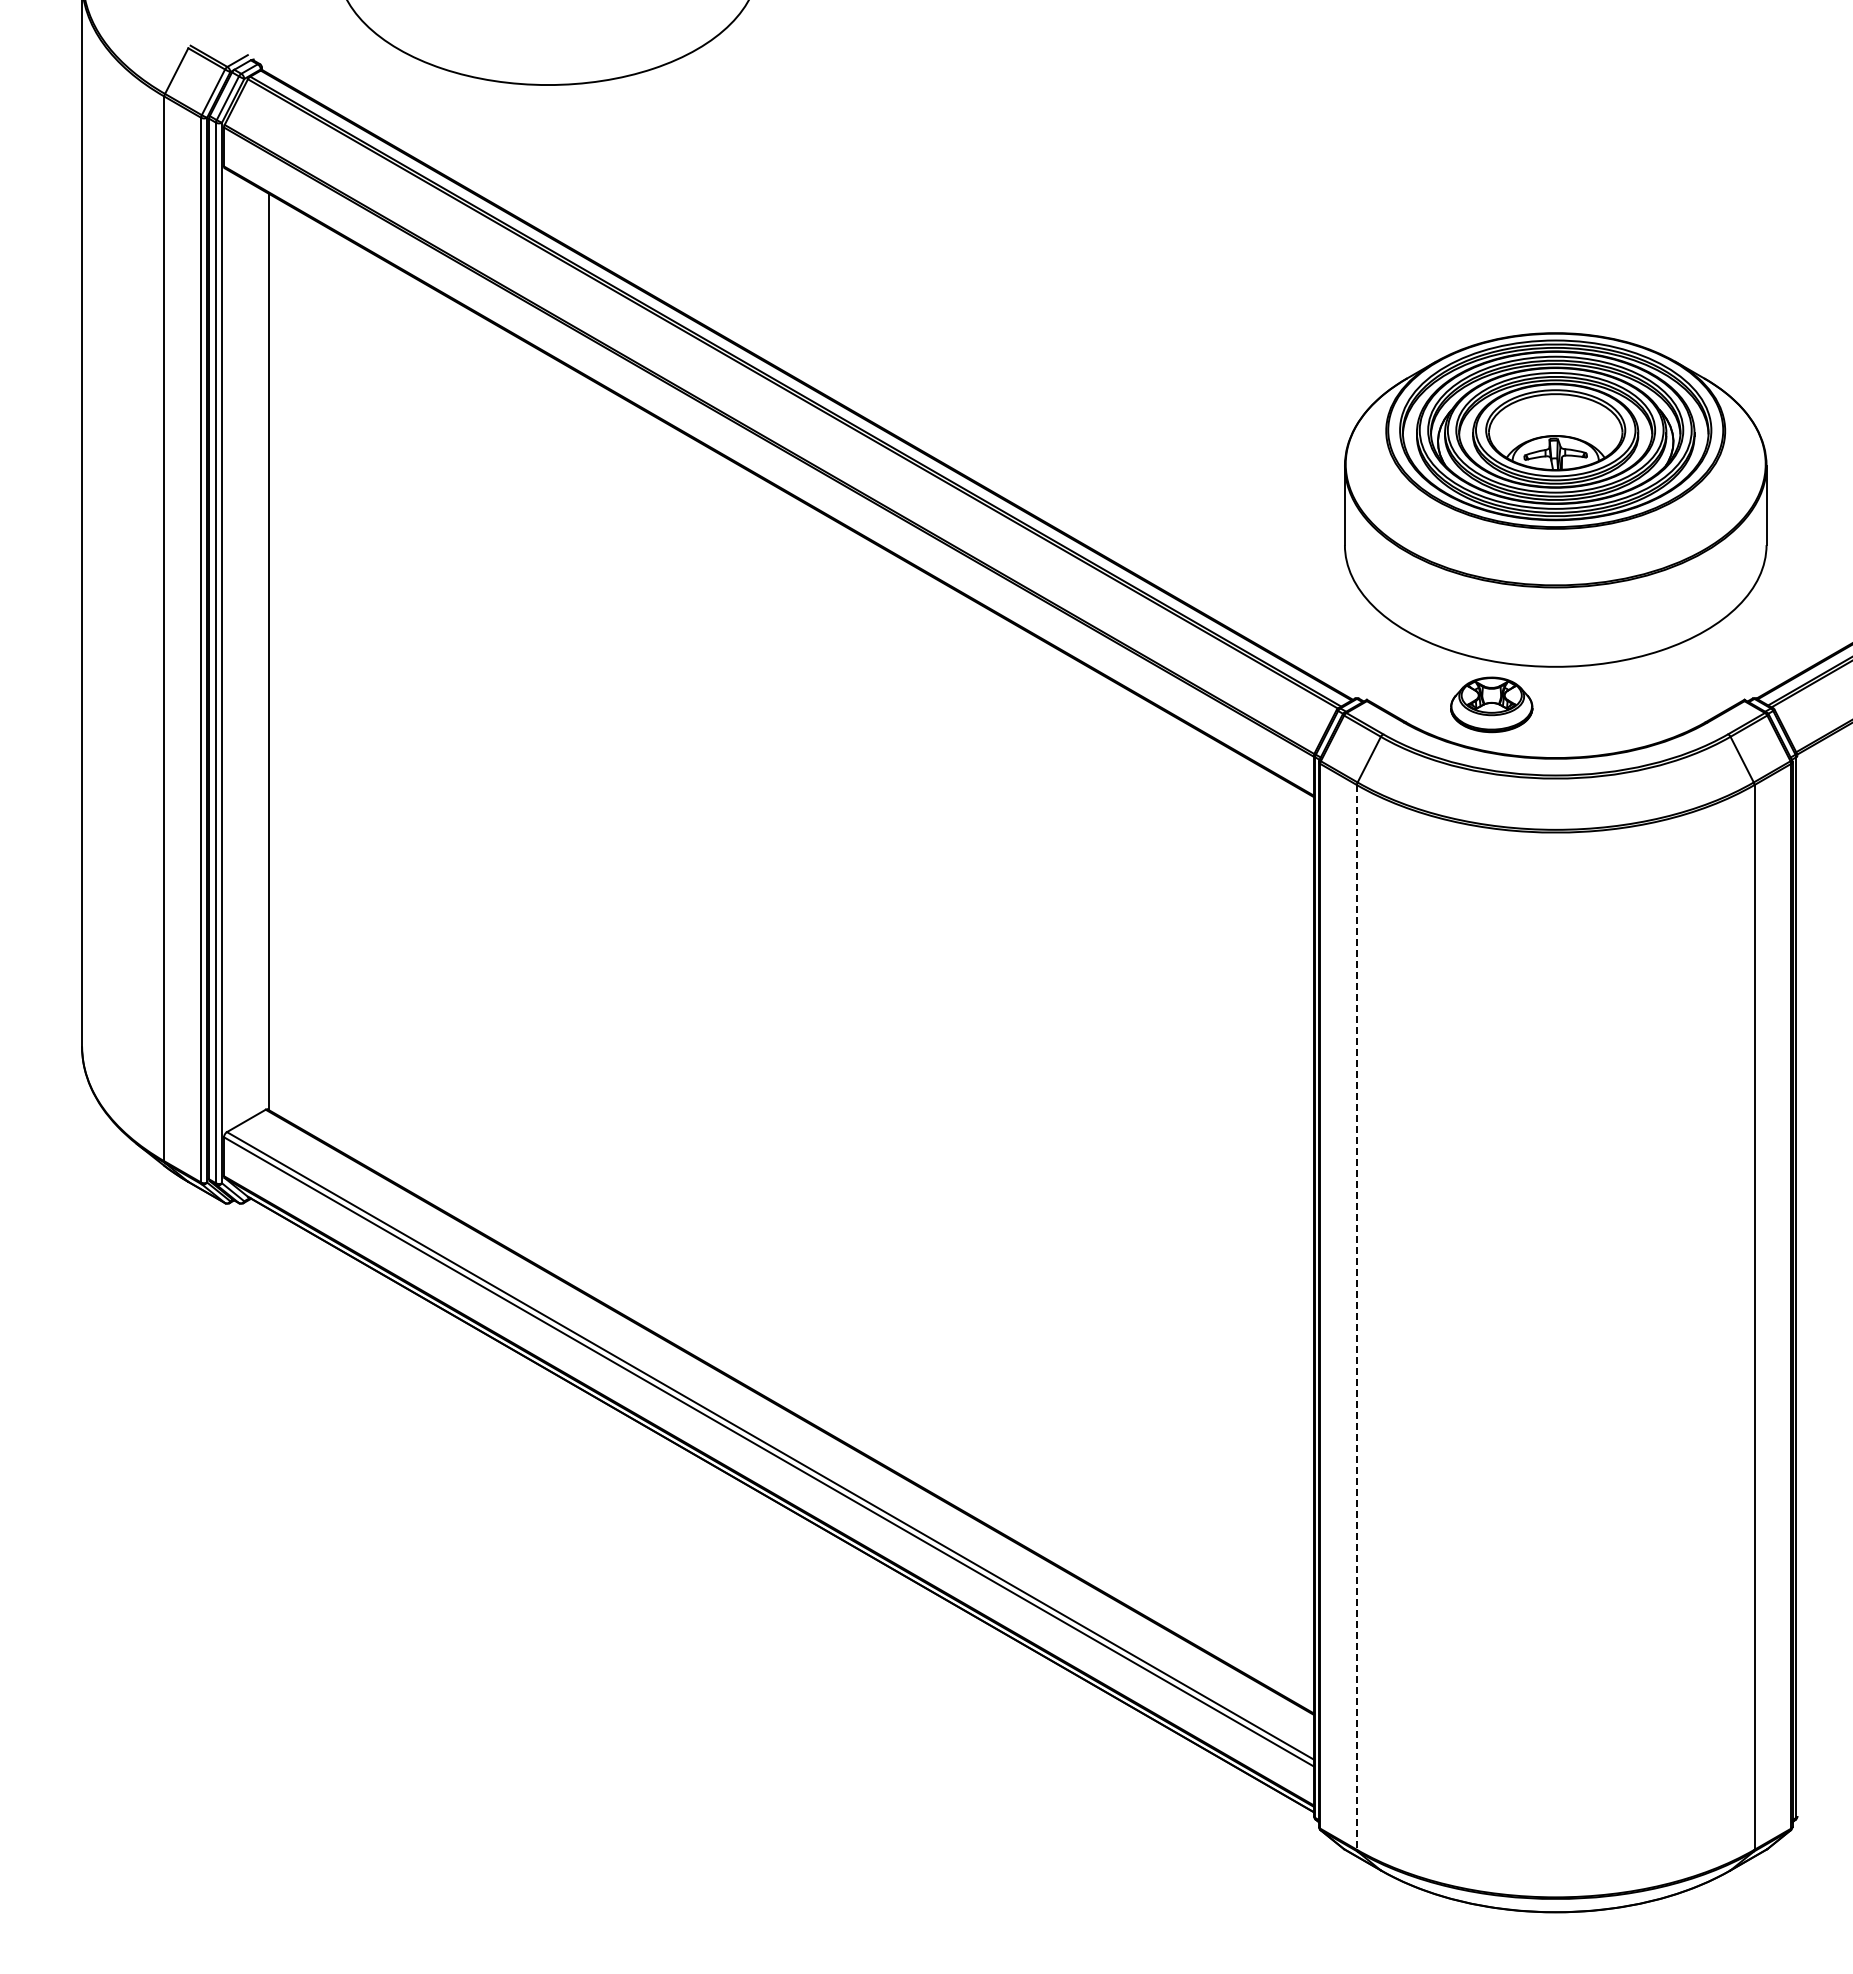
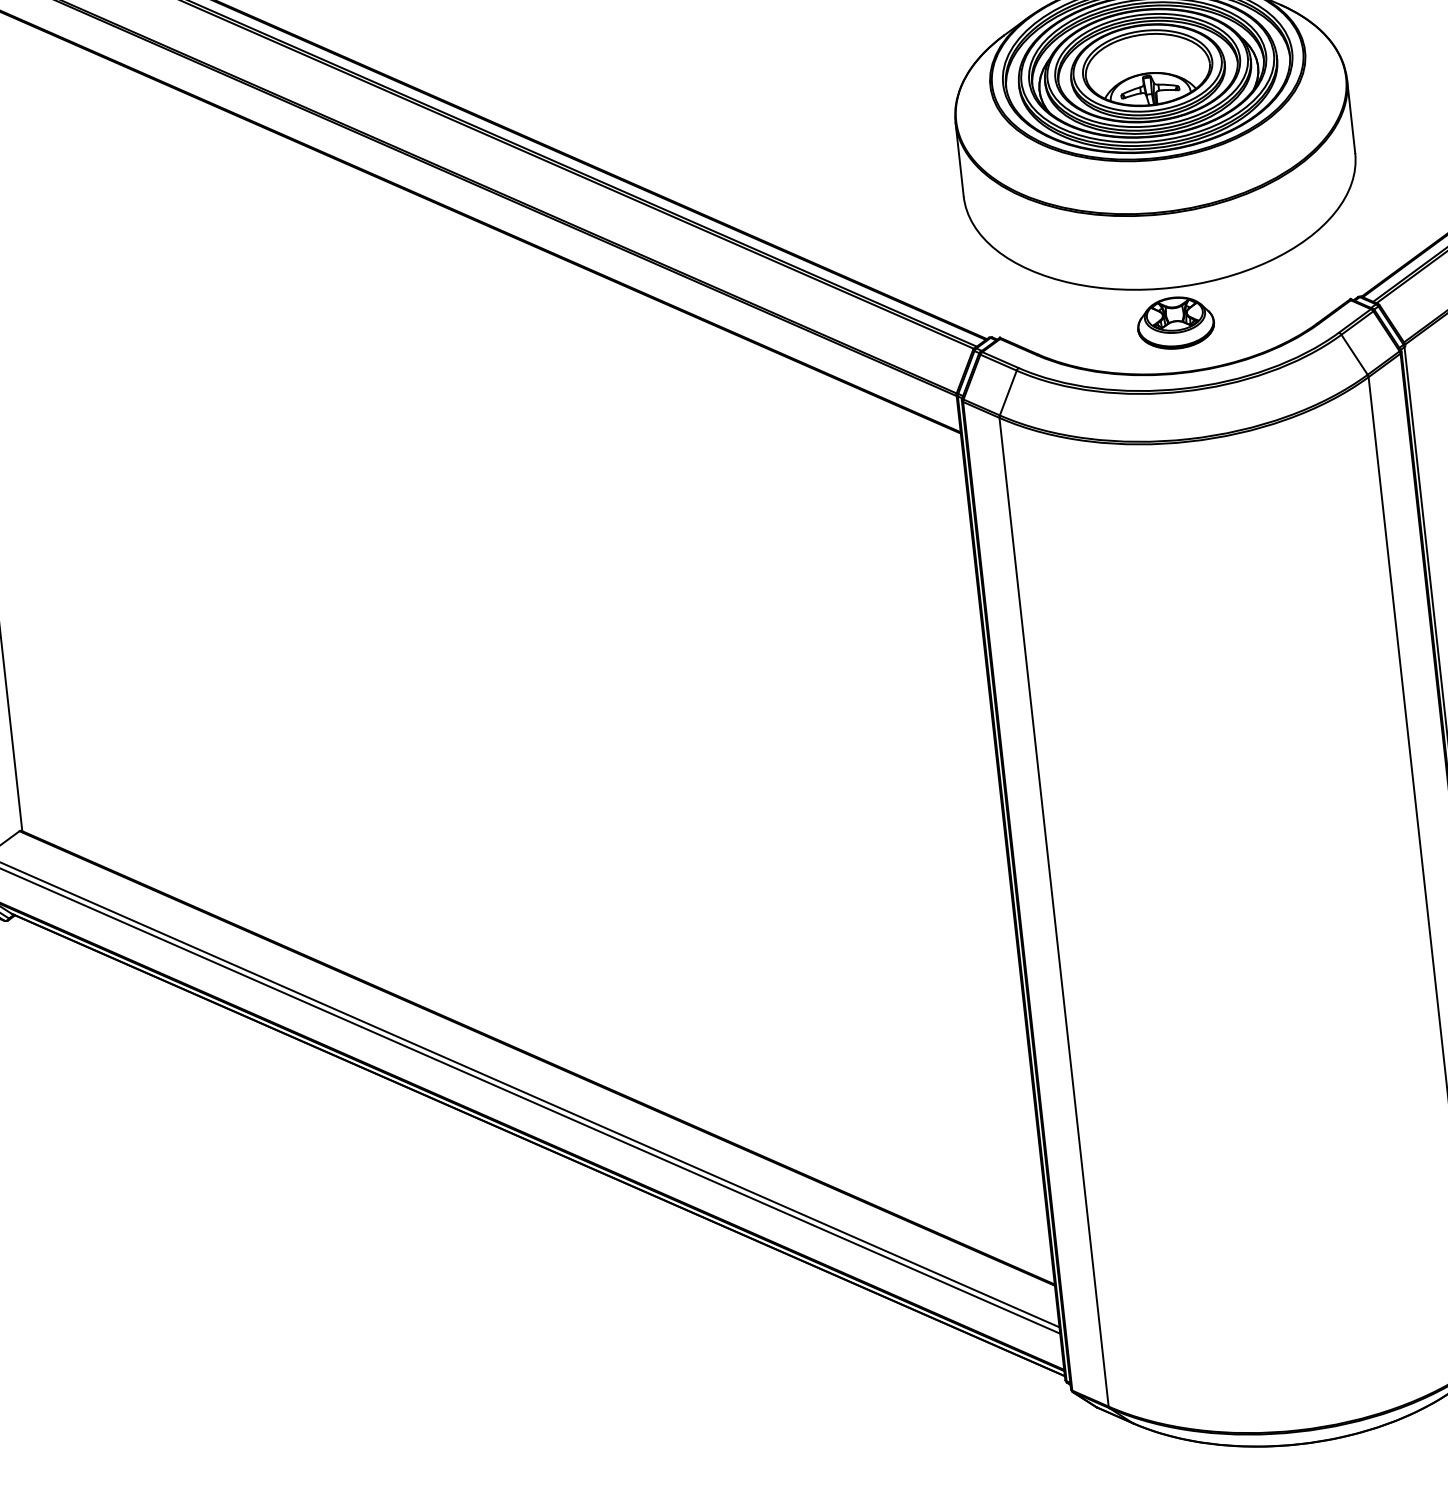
part: (1491, 704) -> (1175, 322), moved
line: (1356, 1317) -> (1053, 912), dashed -> solid

